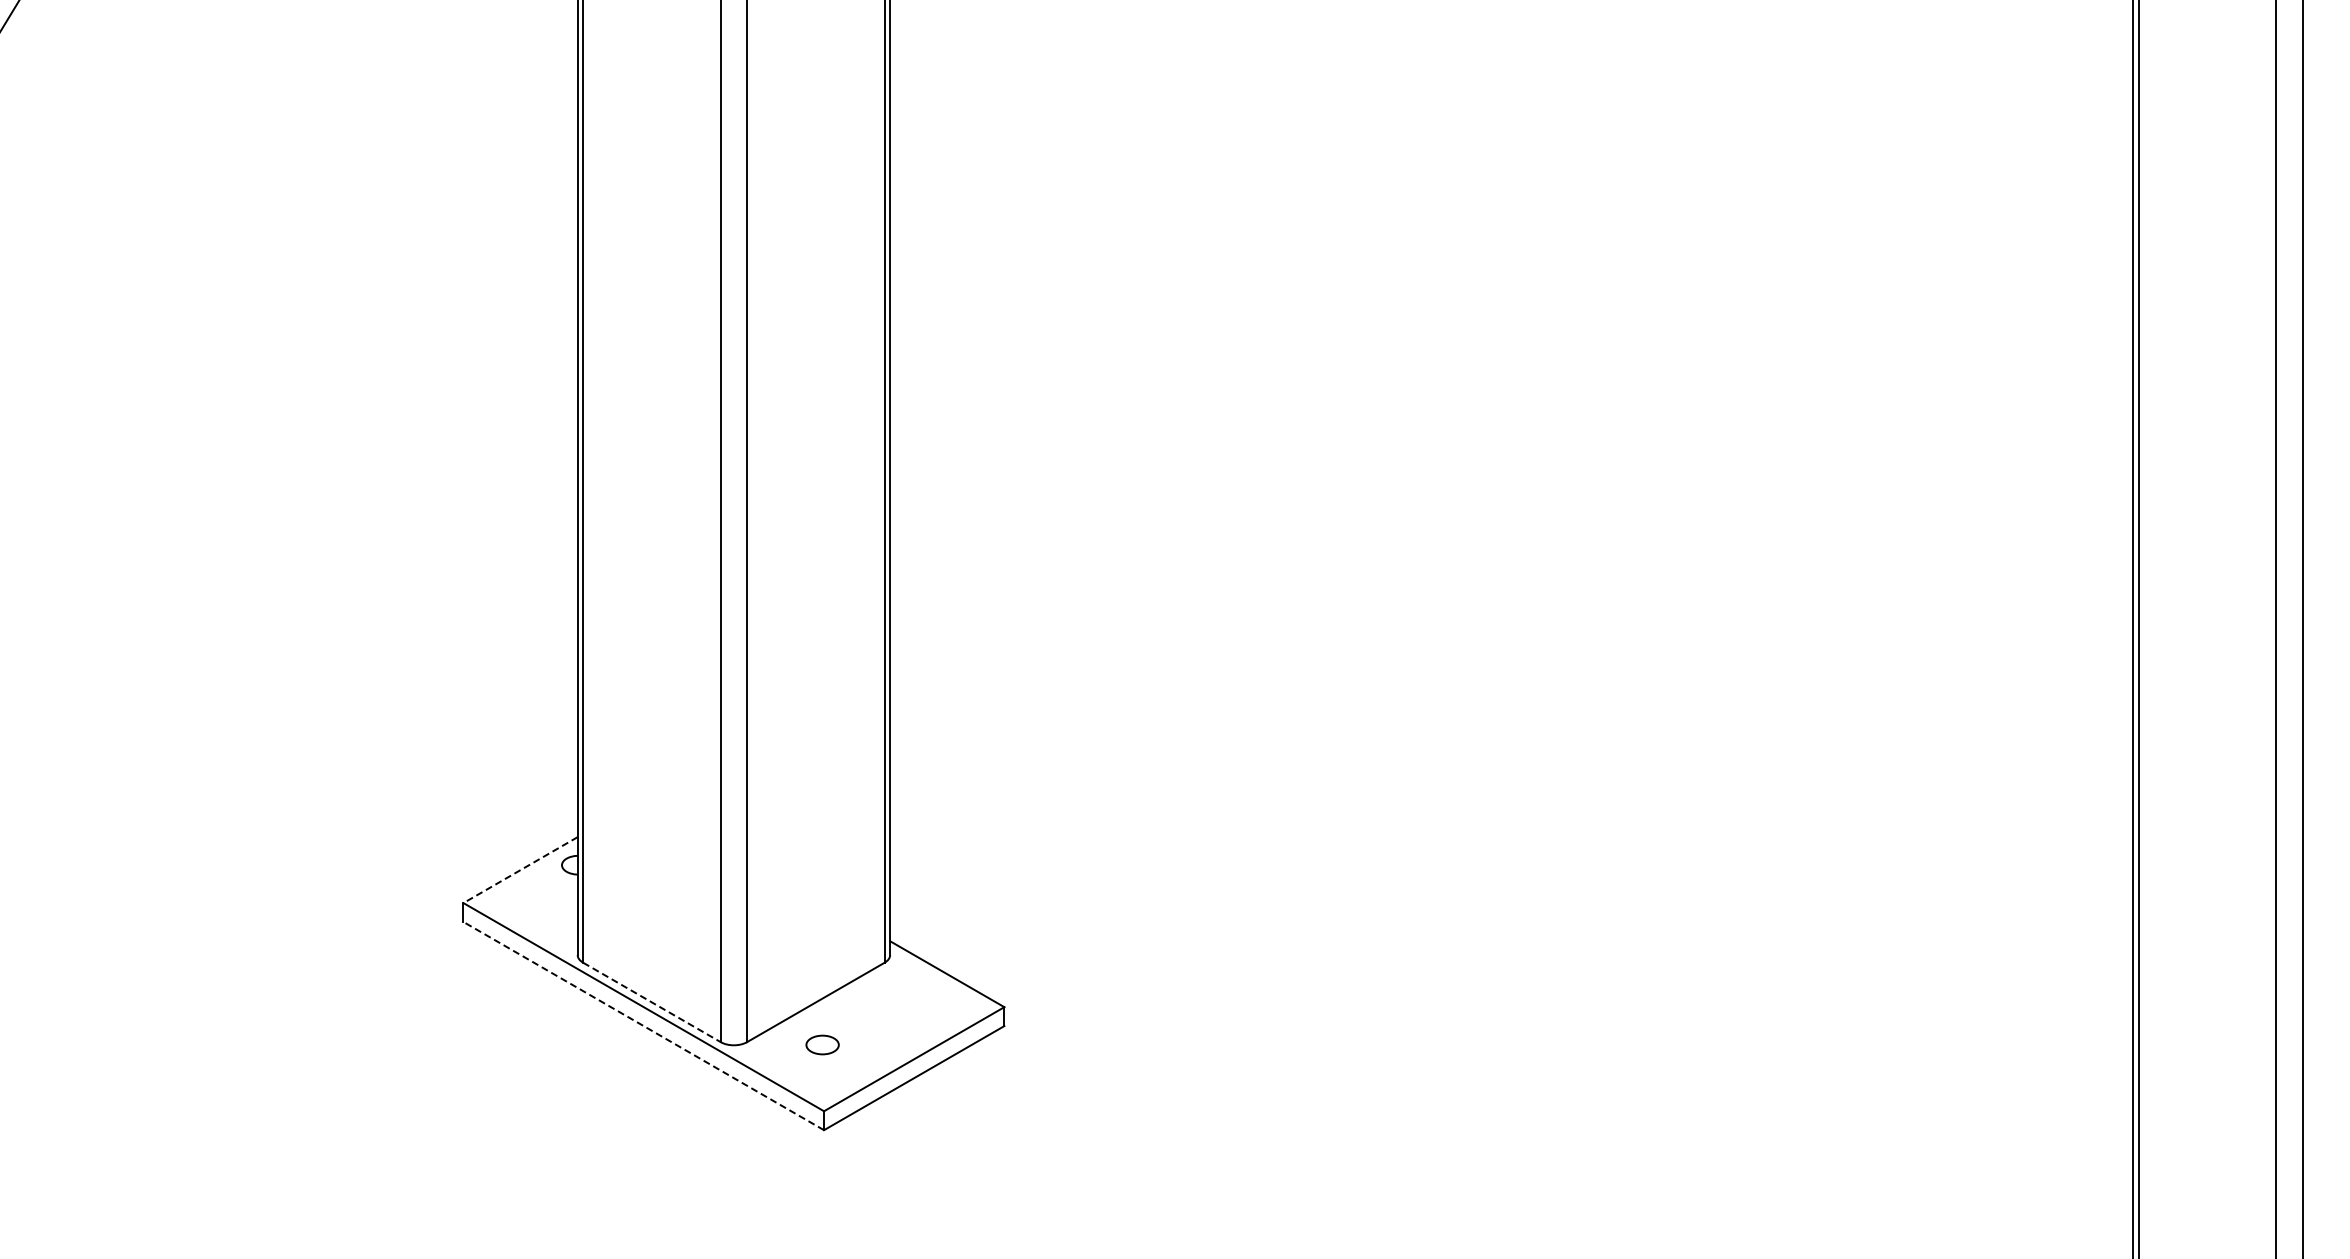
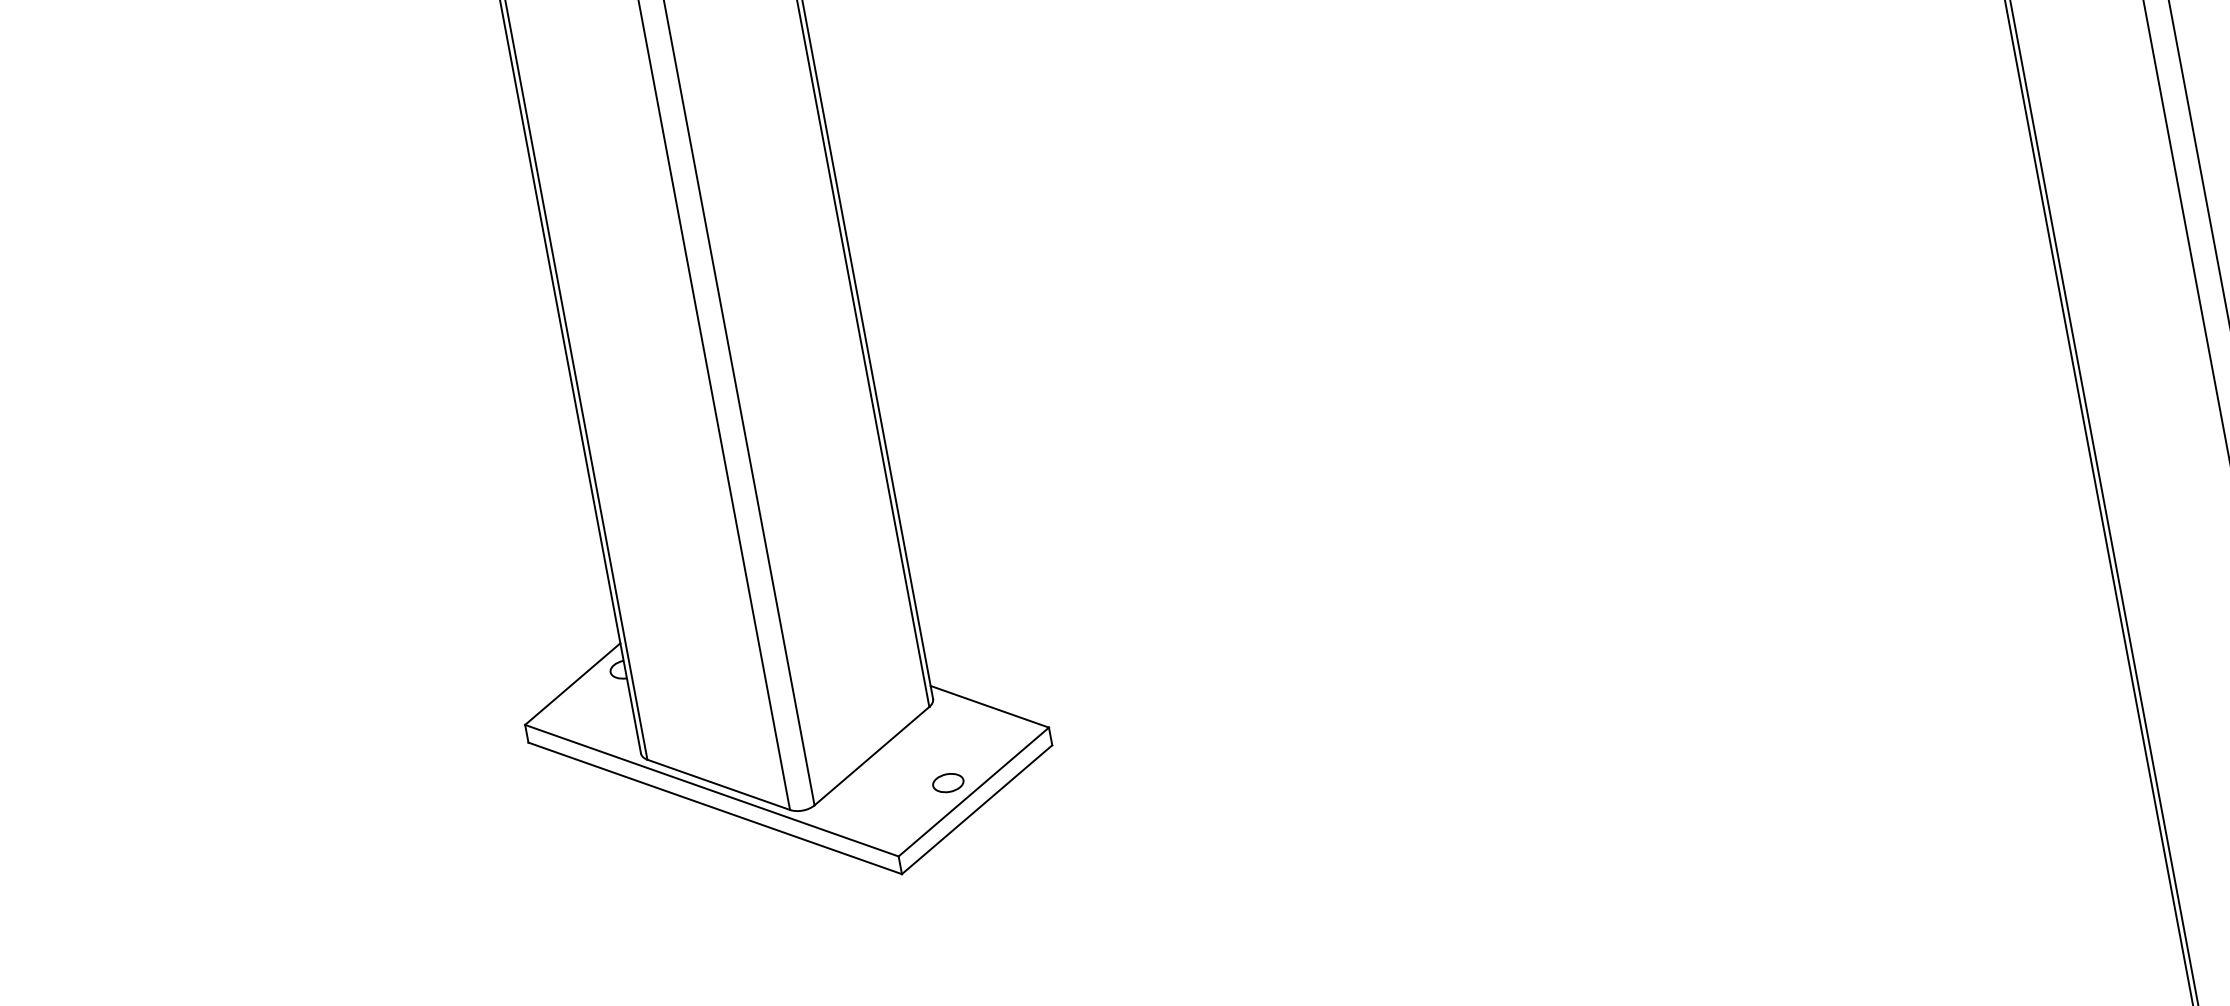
line: (520, 870) -> (572, 684), dashed -> solid
line: (652, 1002) -> (719, 784), dashed -> solid
line: (643, 1025) -> (714, 807), dashed -> solid
part: (822, 1044) -> (948, 782), moved

